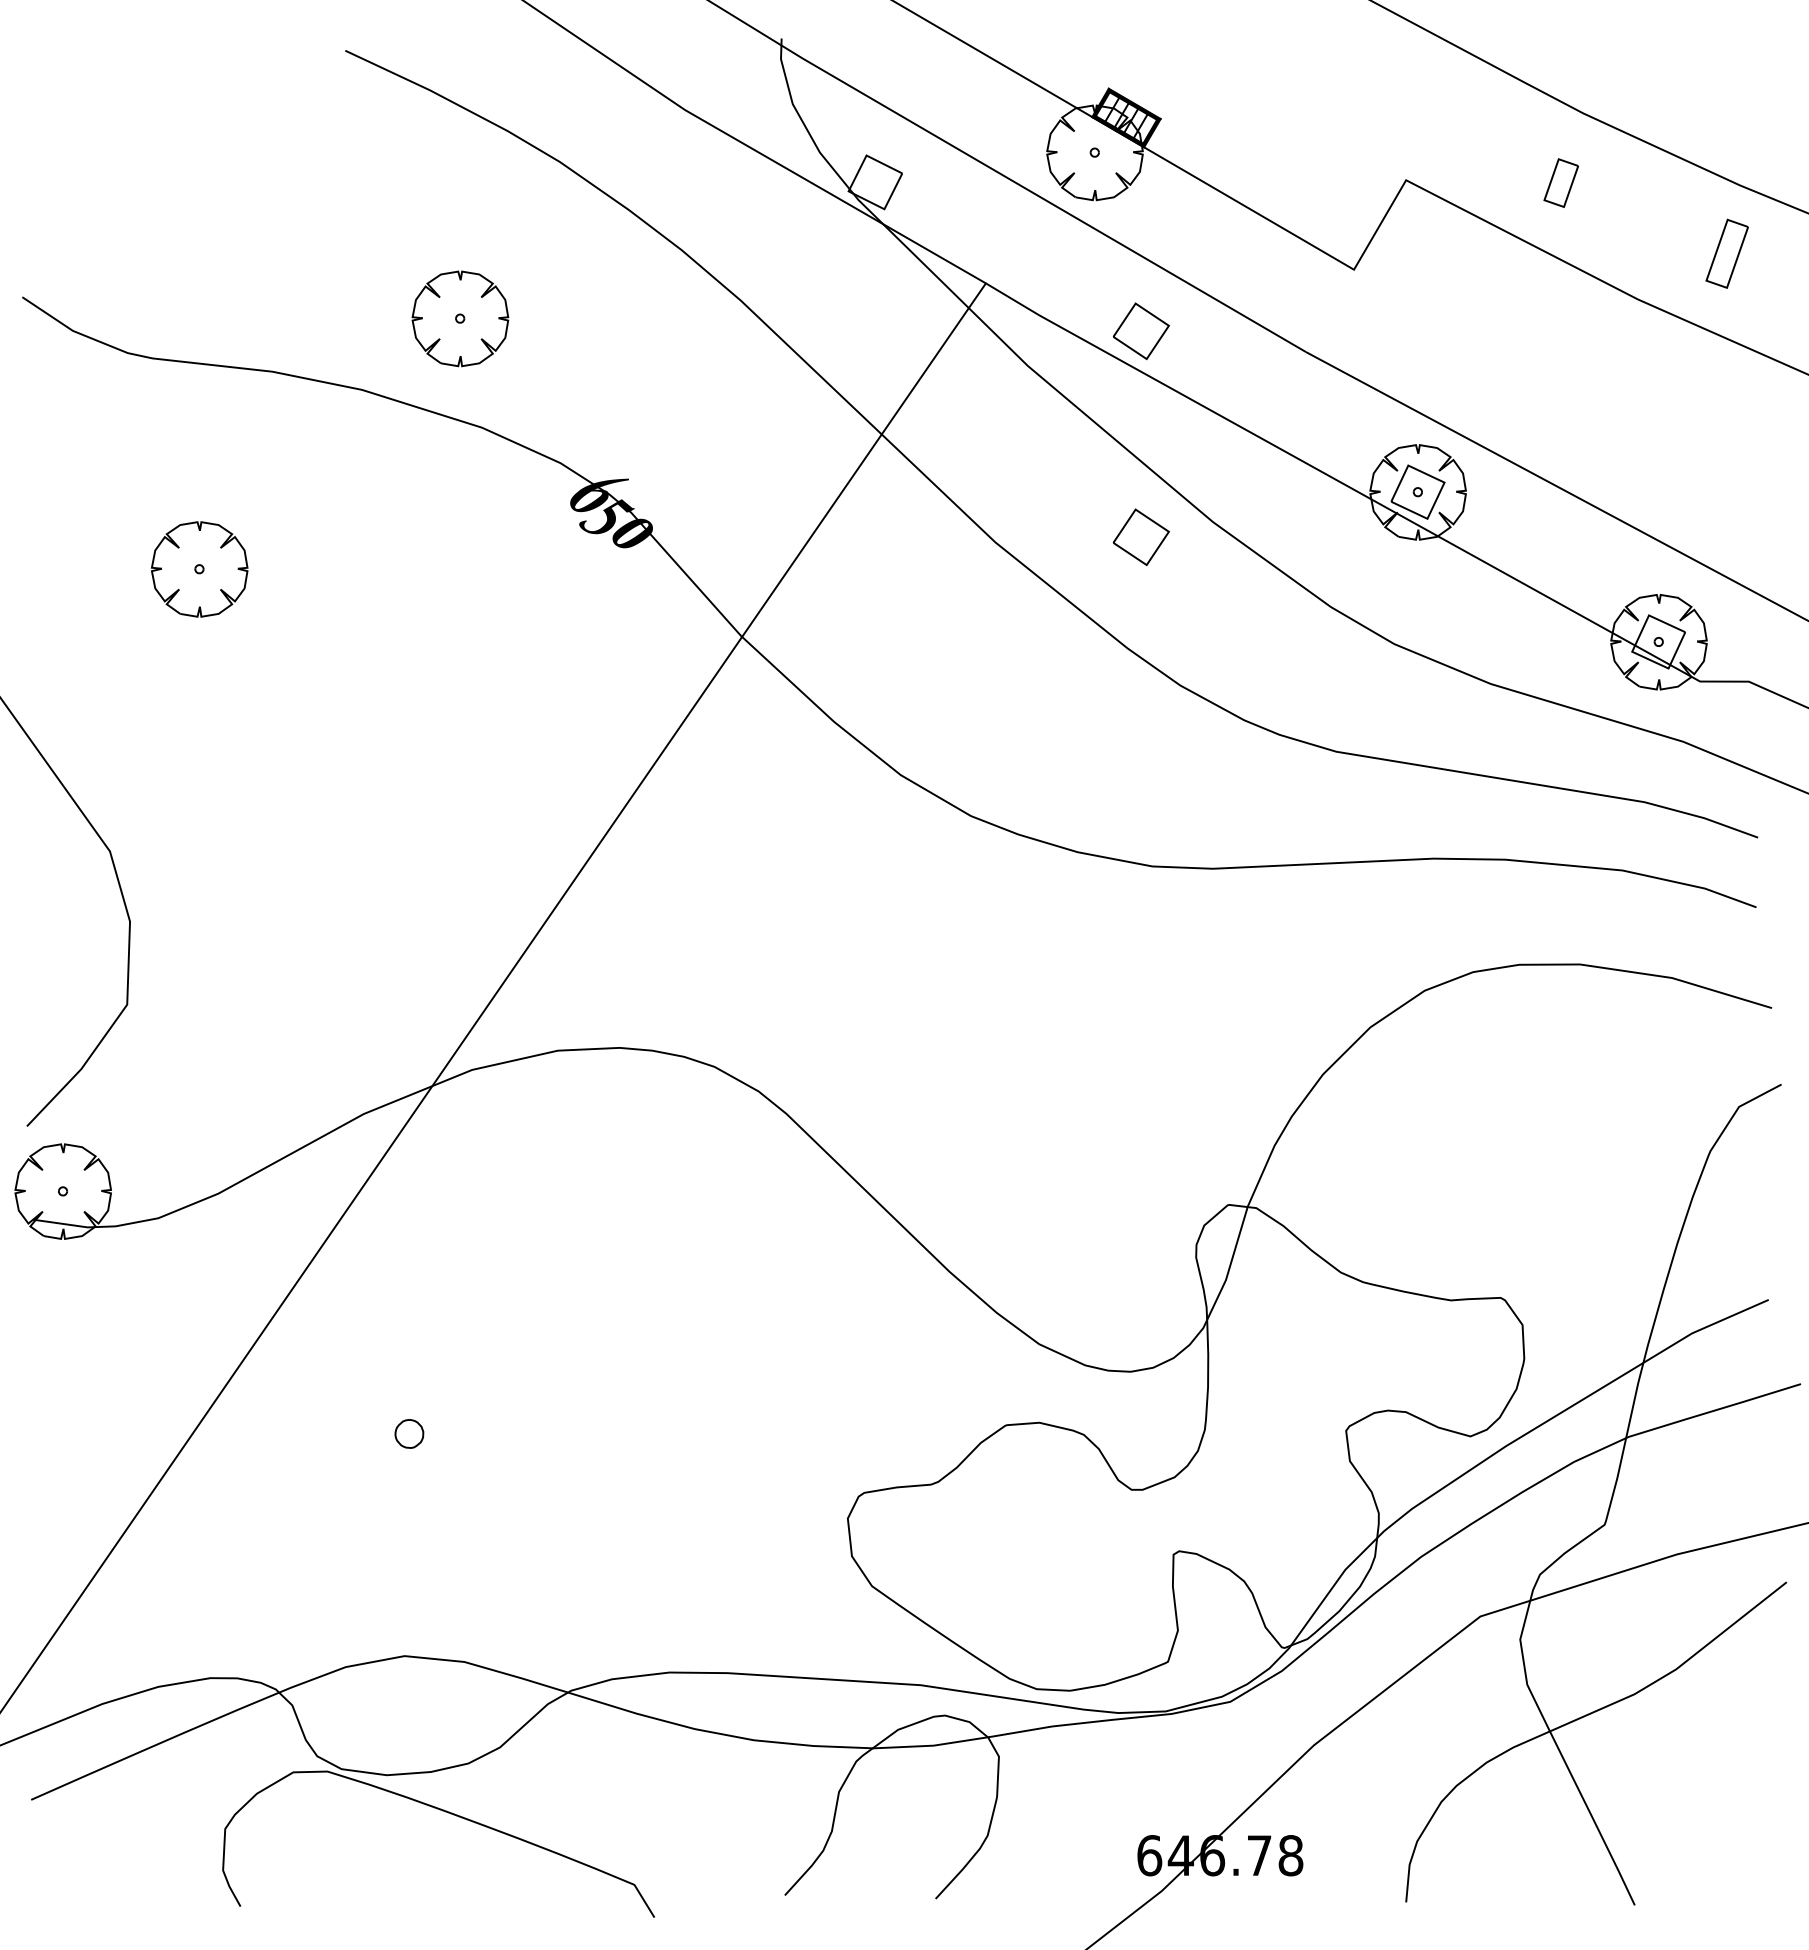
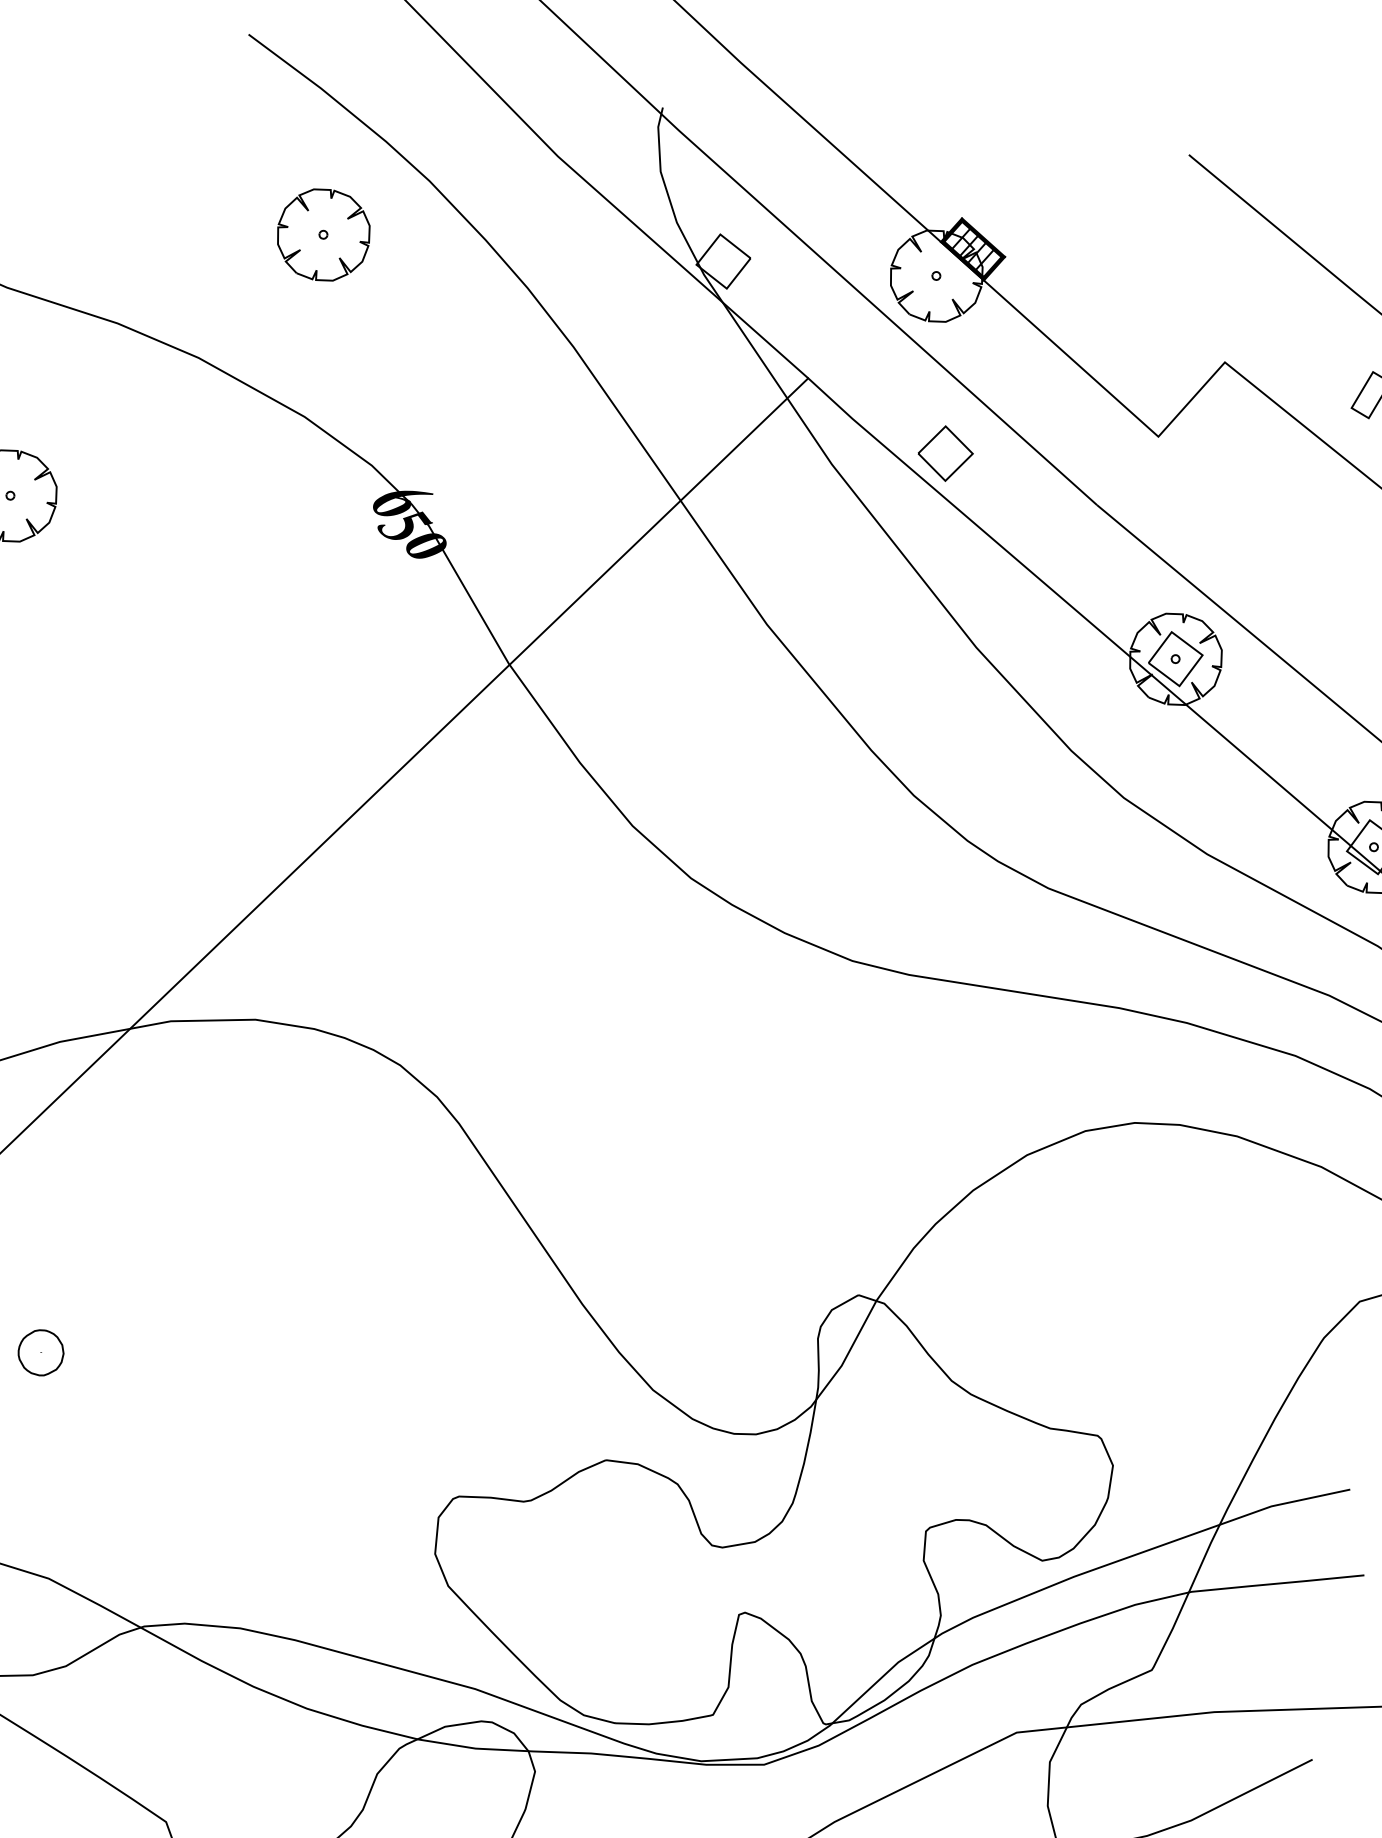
part: (460, 318) -> (323, 234), moved
part: (1140, 537) -> (904, 648), removed
part: (409, 1433) -> (41, 1352), size x1.67

